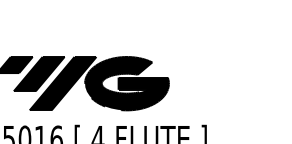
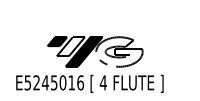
fill: (38, 73) -> (70, 46), removed
fill: (127, 82) -> (119, 51), removed

